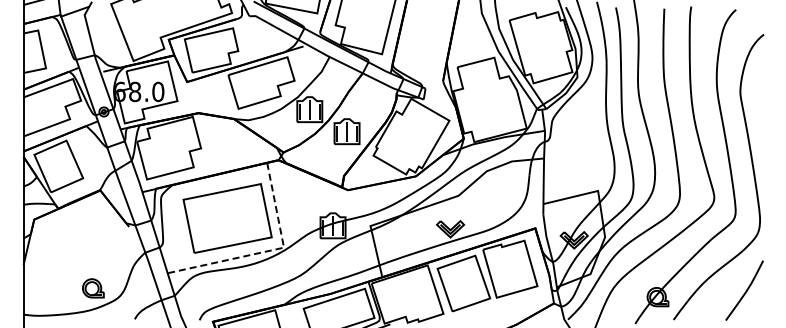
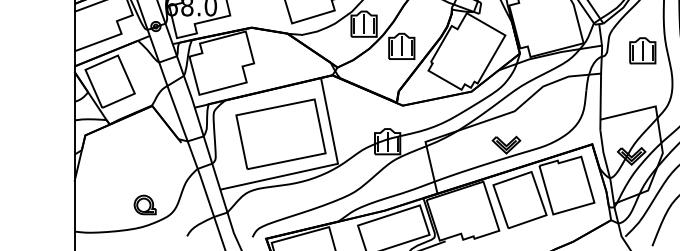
part: (584, 135) -> (641, 50), added
line: (268, 251) -> (322, 167), dashed -> solid

